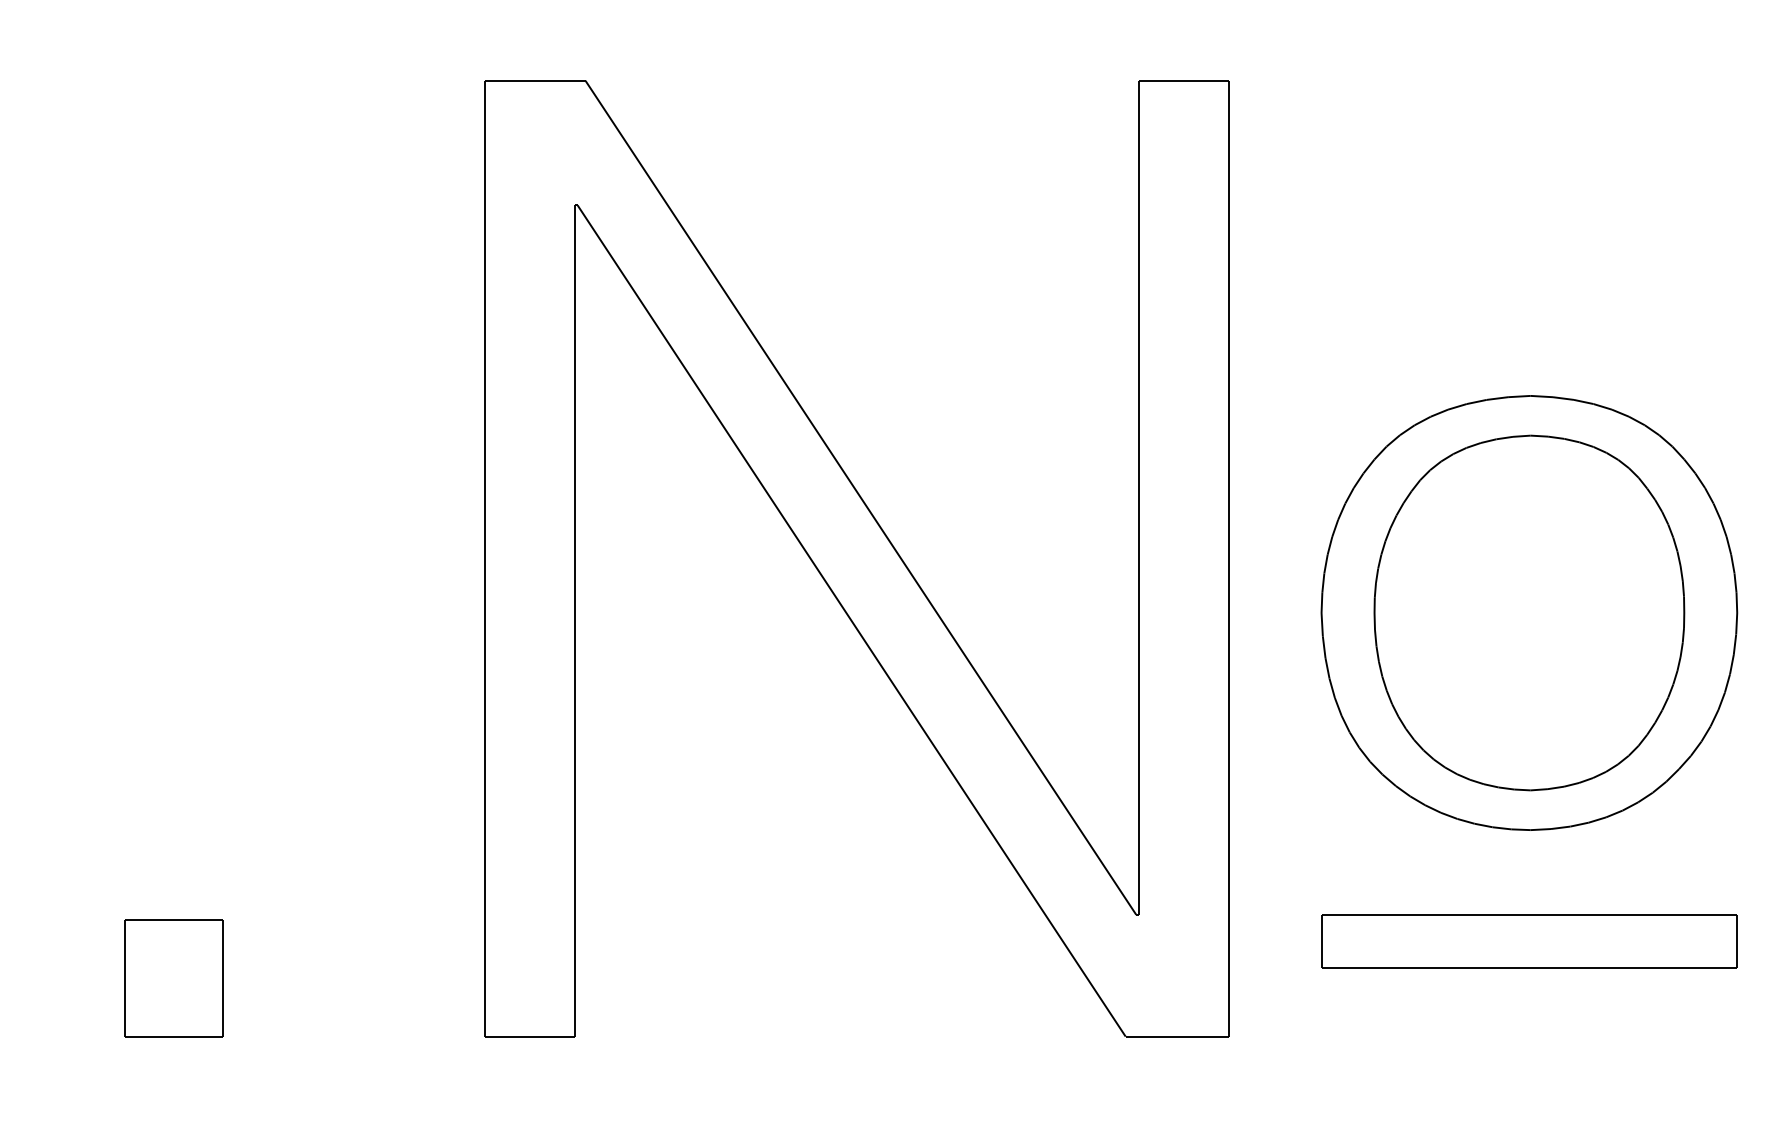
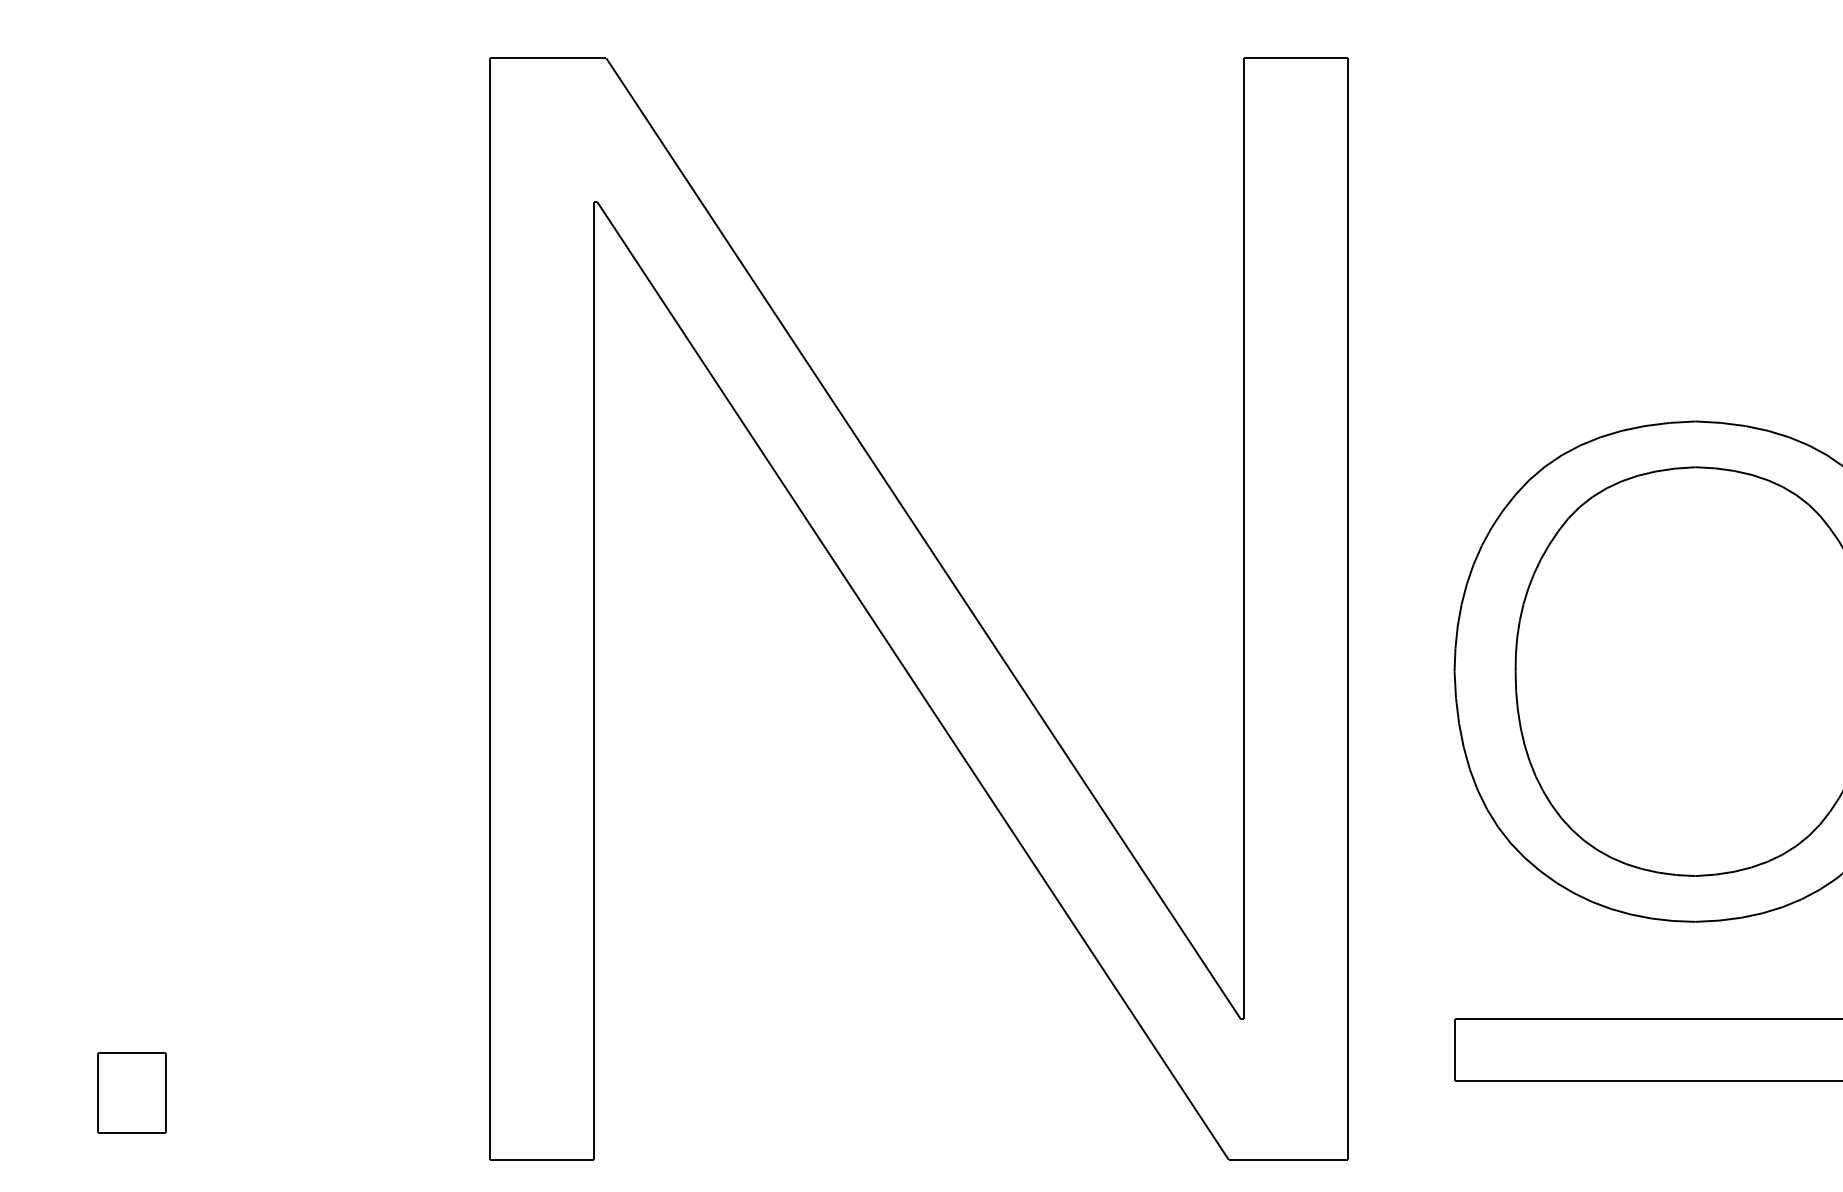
part: (173, 978) -> (131, 1092), size x0.6

